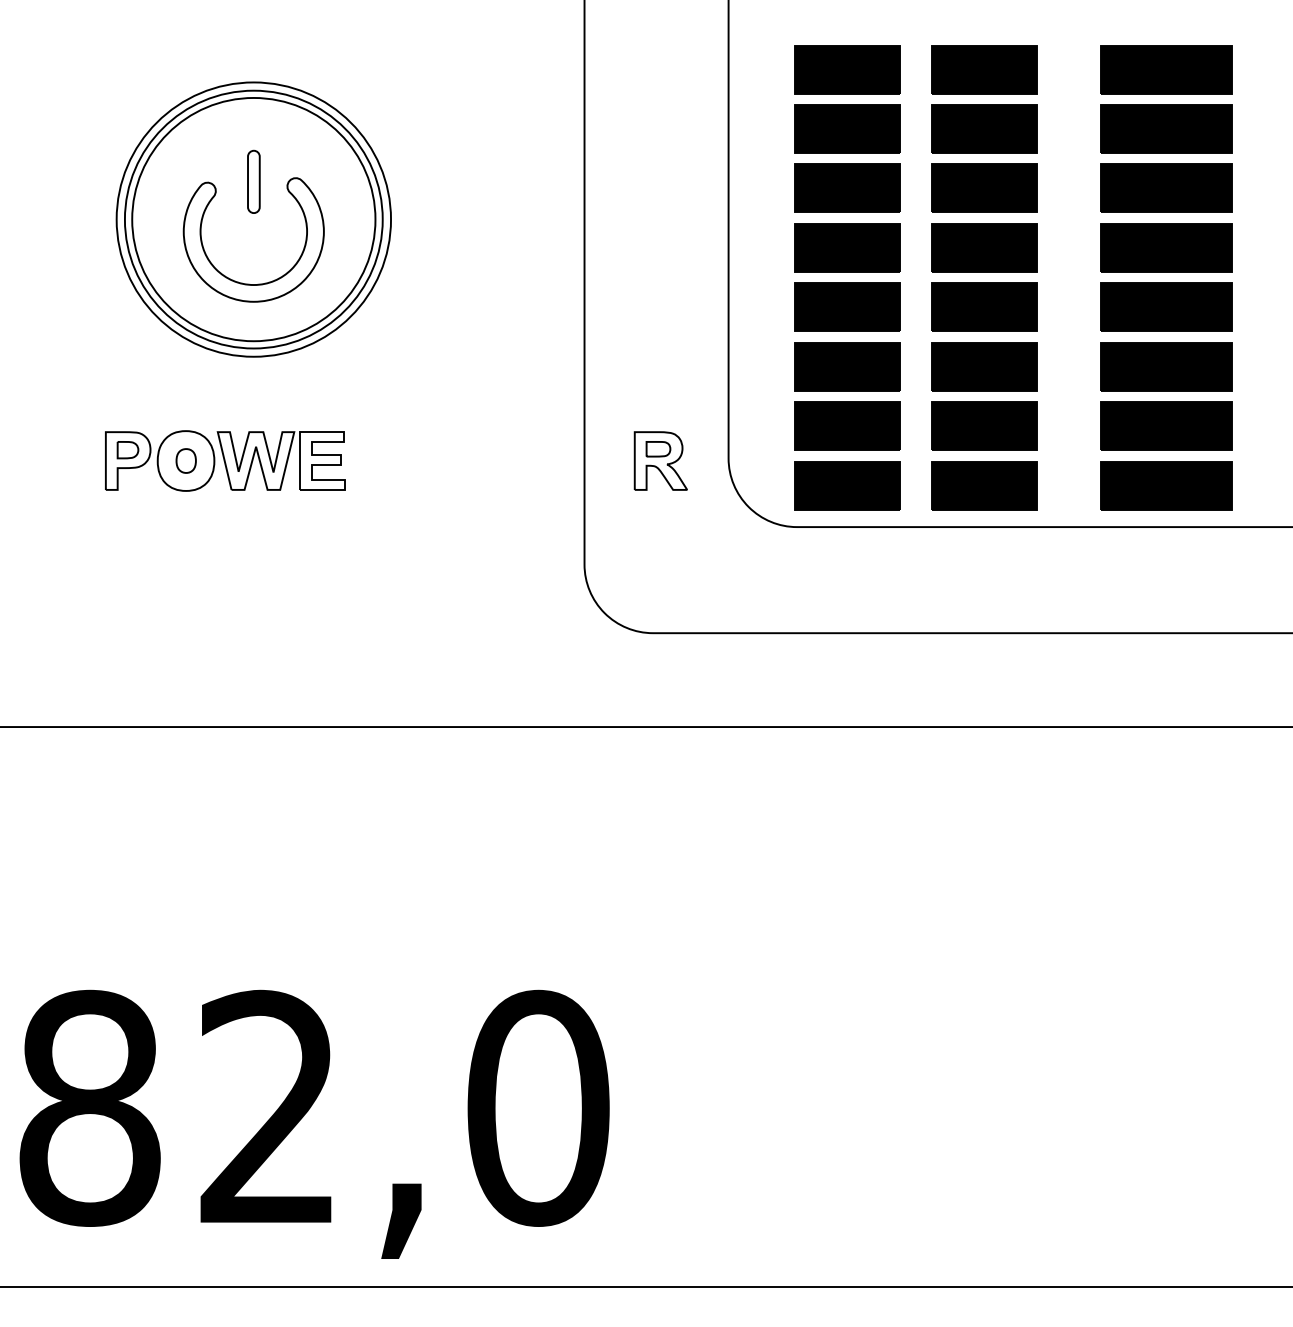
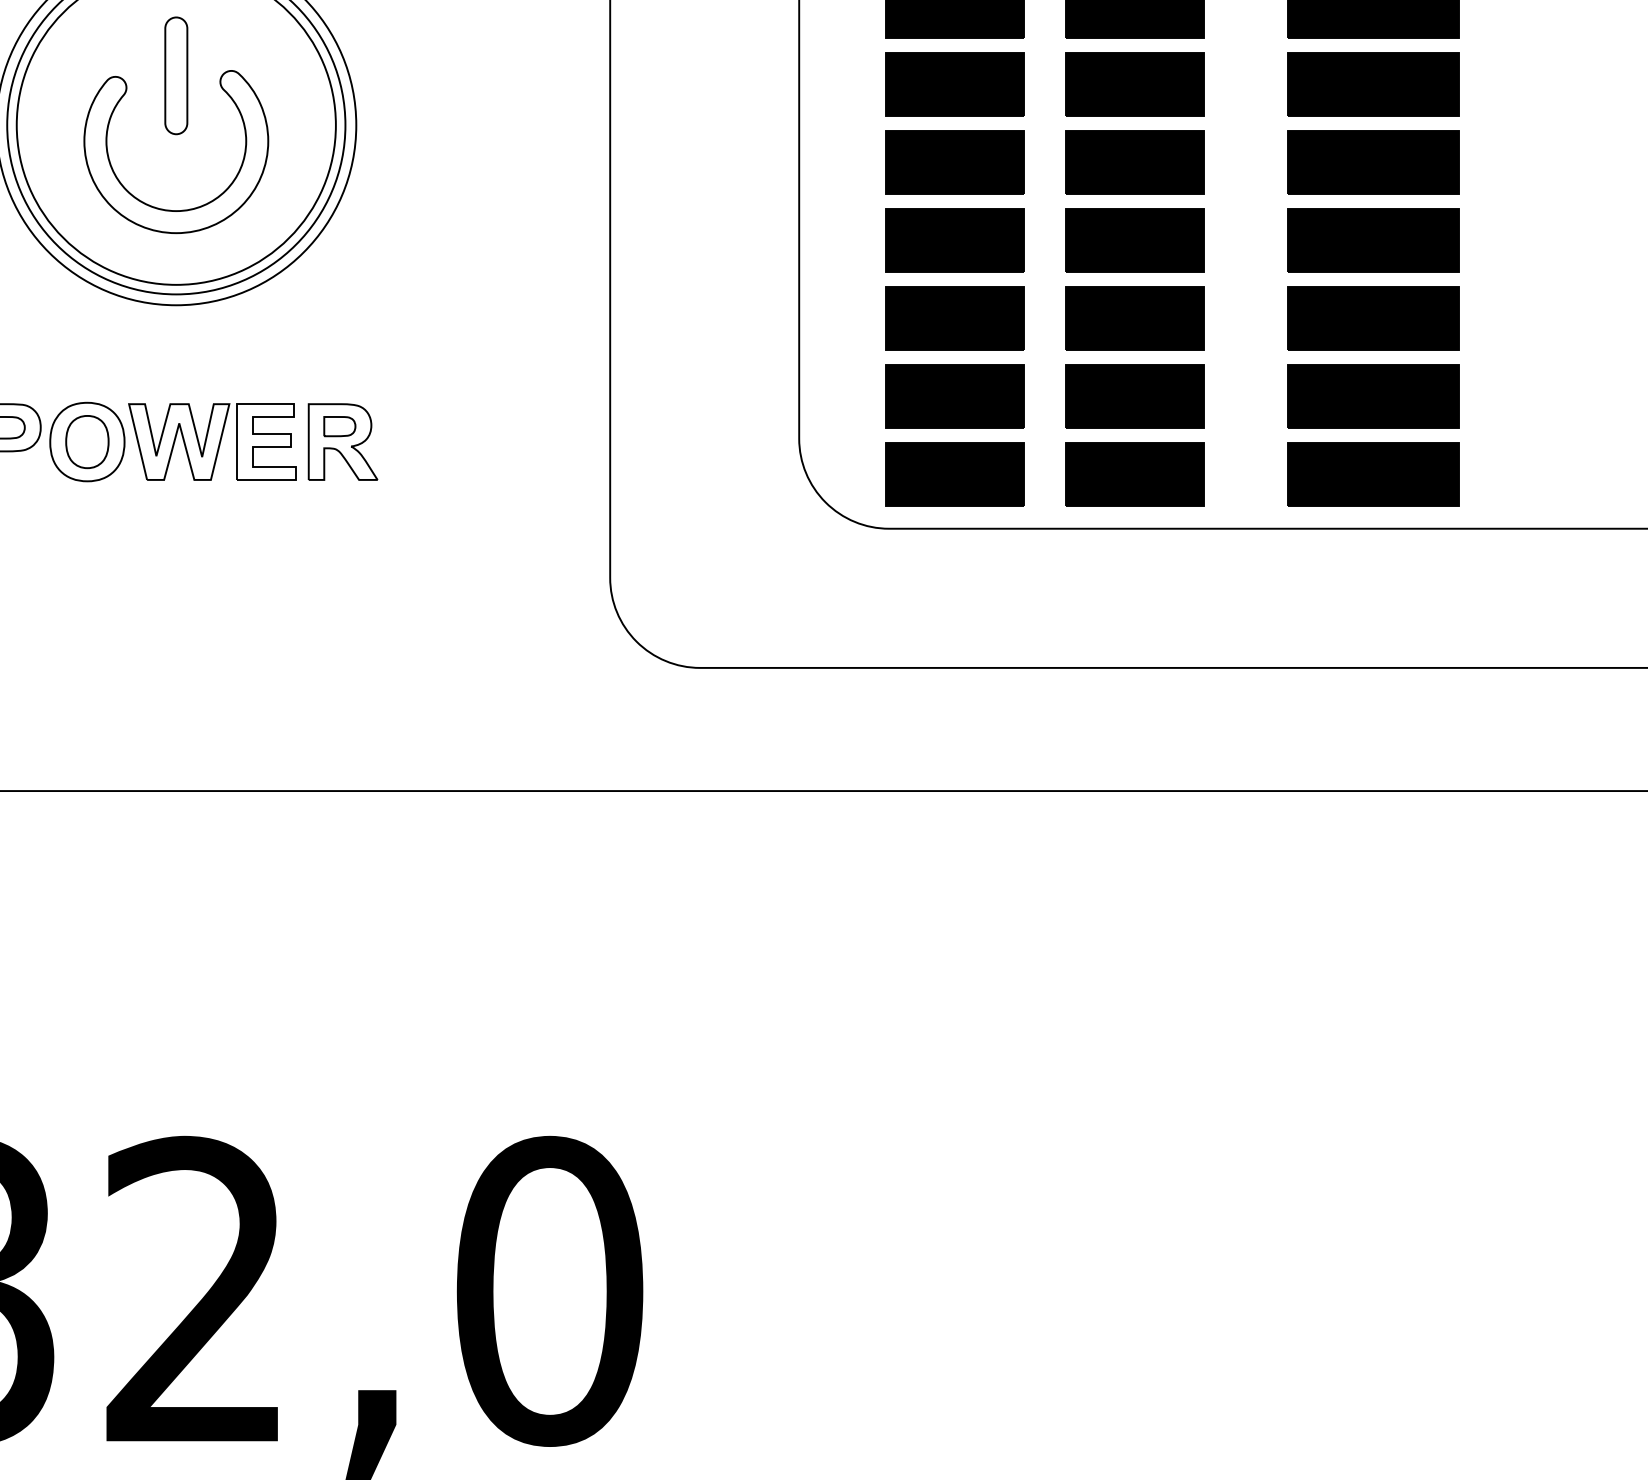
part: (253, 181) -> (175, 75), size x1.43
part: (186, 460) -> (87, 441), size x1.67
part: (660, 460) -> (342, 441), moved

